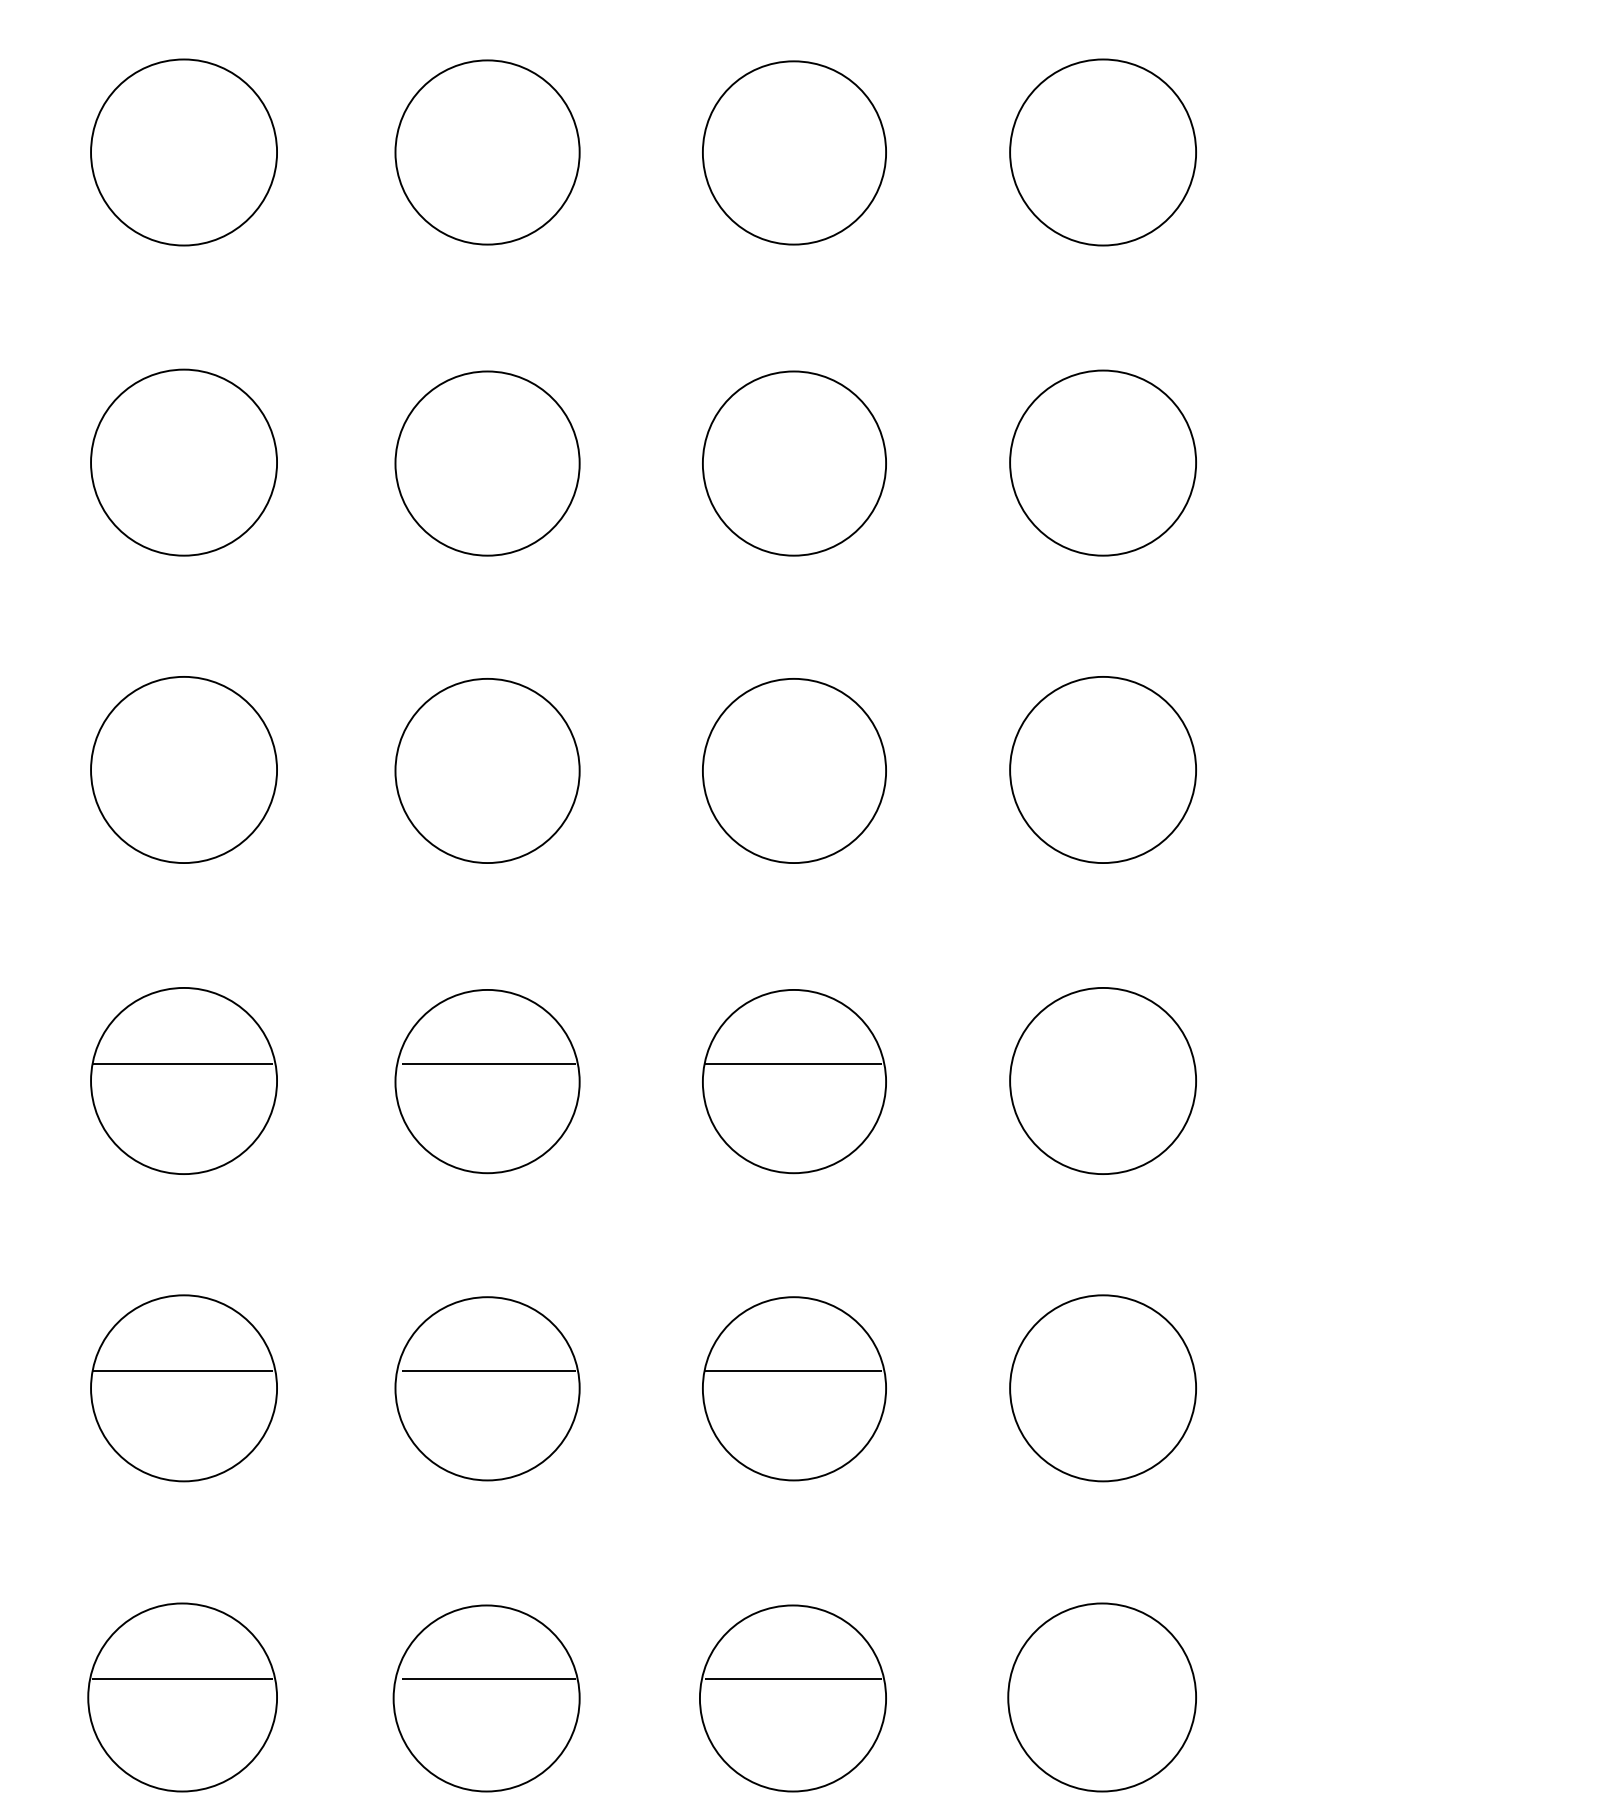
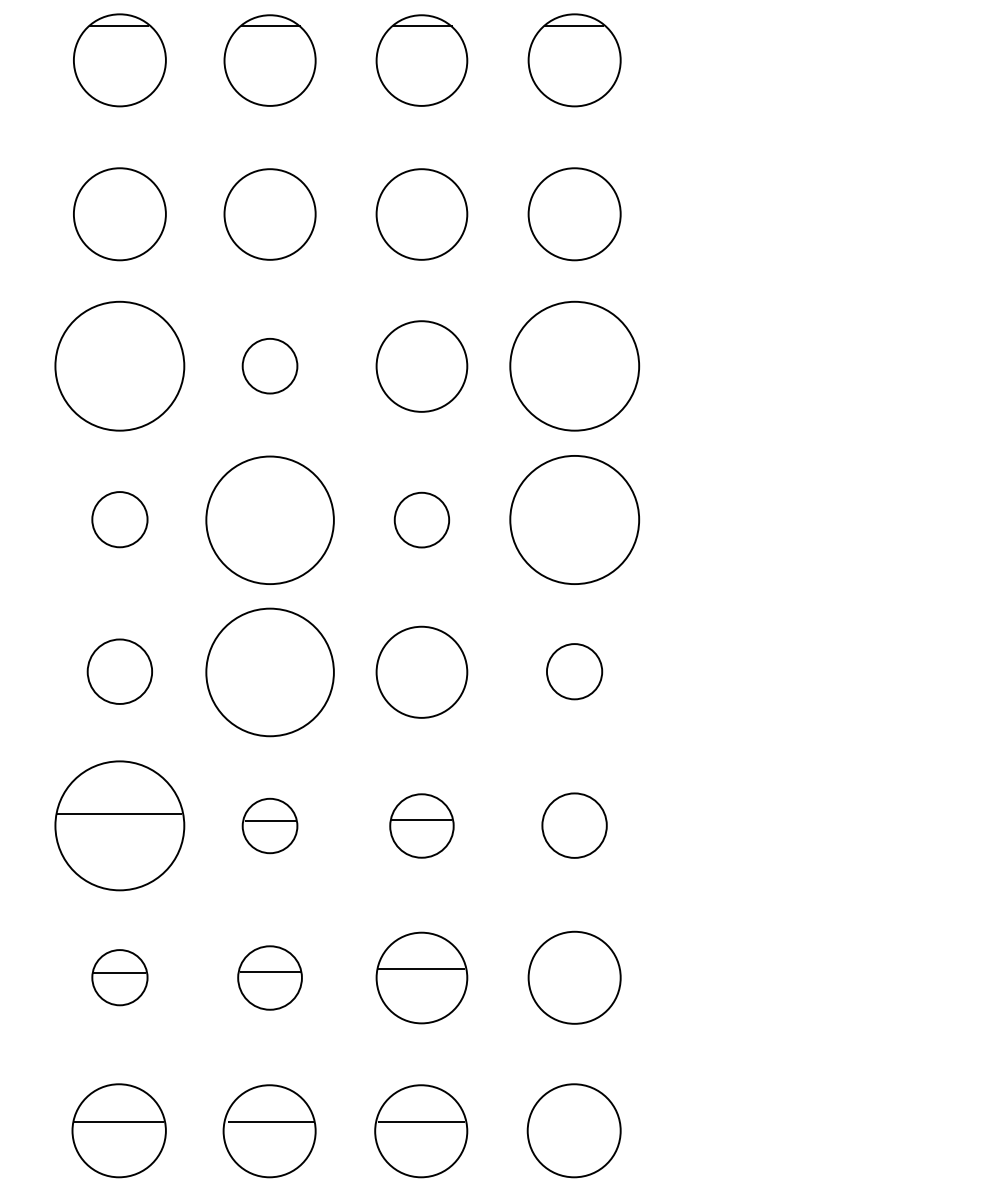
part: (486, 150) -> (269, 365), size x0.6
part: (183, 152) -> (119, 366), size x1.4
part: (1102, 152) -> (574, 366), size x1.4
part: (183, 462) -> (119, 519), size x0.6
part: (486, 462) -> (269, 519), size x1.4
part: (793, 462) -> (421, 519), size x0.6
part: (1102, 462) -> (574, 519), size x1.4
part: (183, 769) -> (119, 671), size x0.7
part: (486, 769) -> (269, 671), size x1.4
part: (1102, 769) -> (574, 671), size x0.6
part: (183, 1080) -> (119, 825), size x1.4
part: (486, 1080) -> (269, 825), size x0.6
part: (793, 1080) -> (421, 825), size x0.7
part: (1102, 1080) -> (574, 825), size x0.7
part: (183, 1387) -> (119, 977), size x0.6
part: (486, 1387) -> (269, 977), size x0.7

